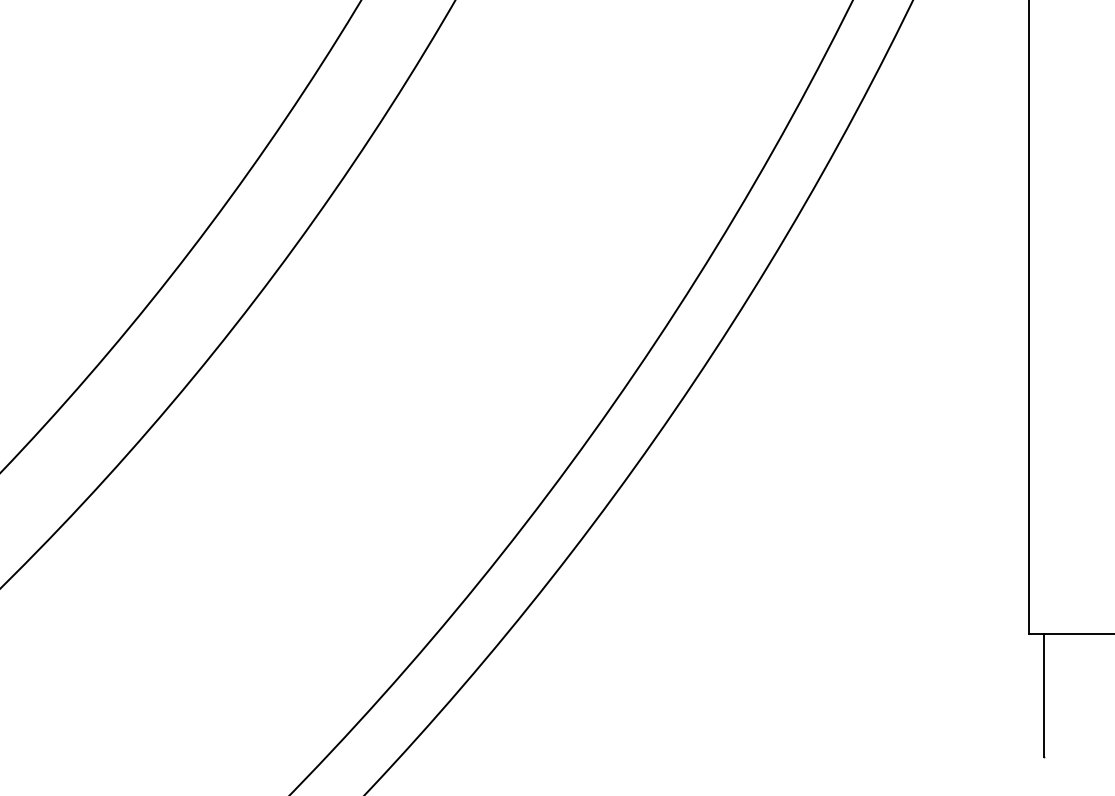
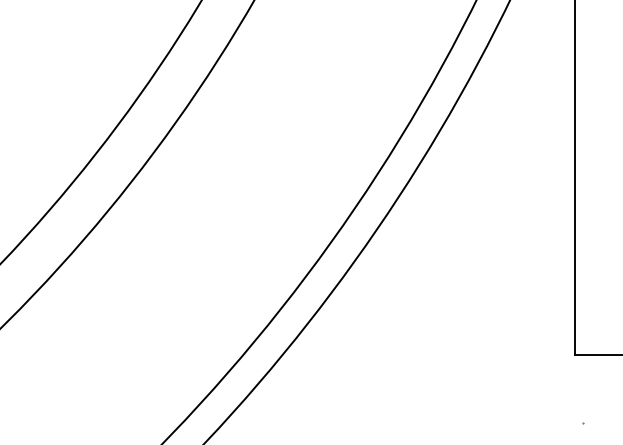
line: (1044, 695) -> (583, 388), removed

